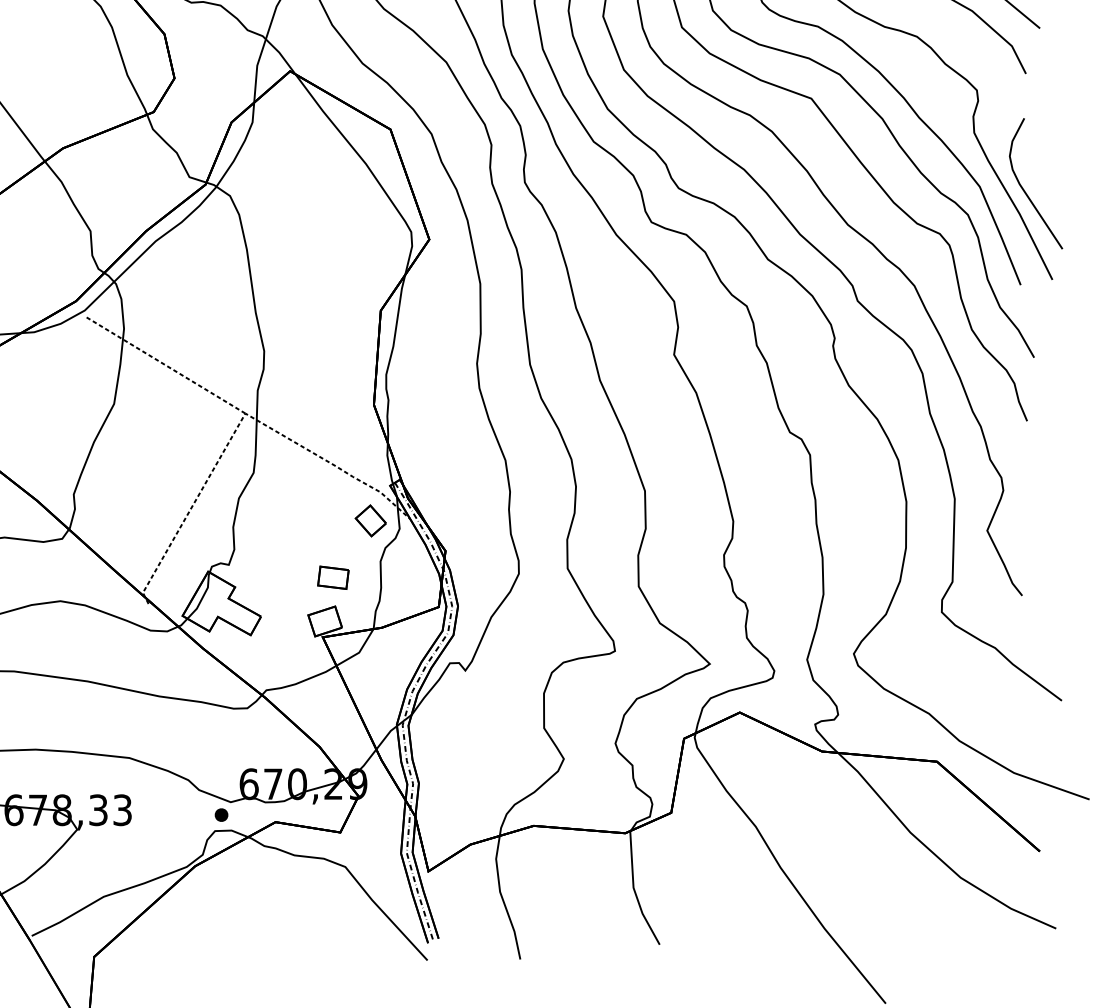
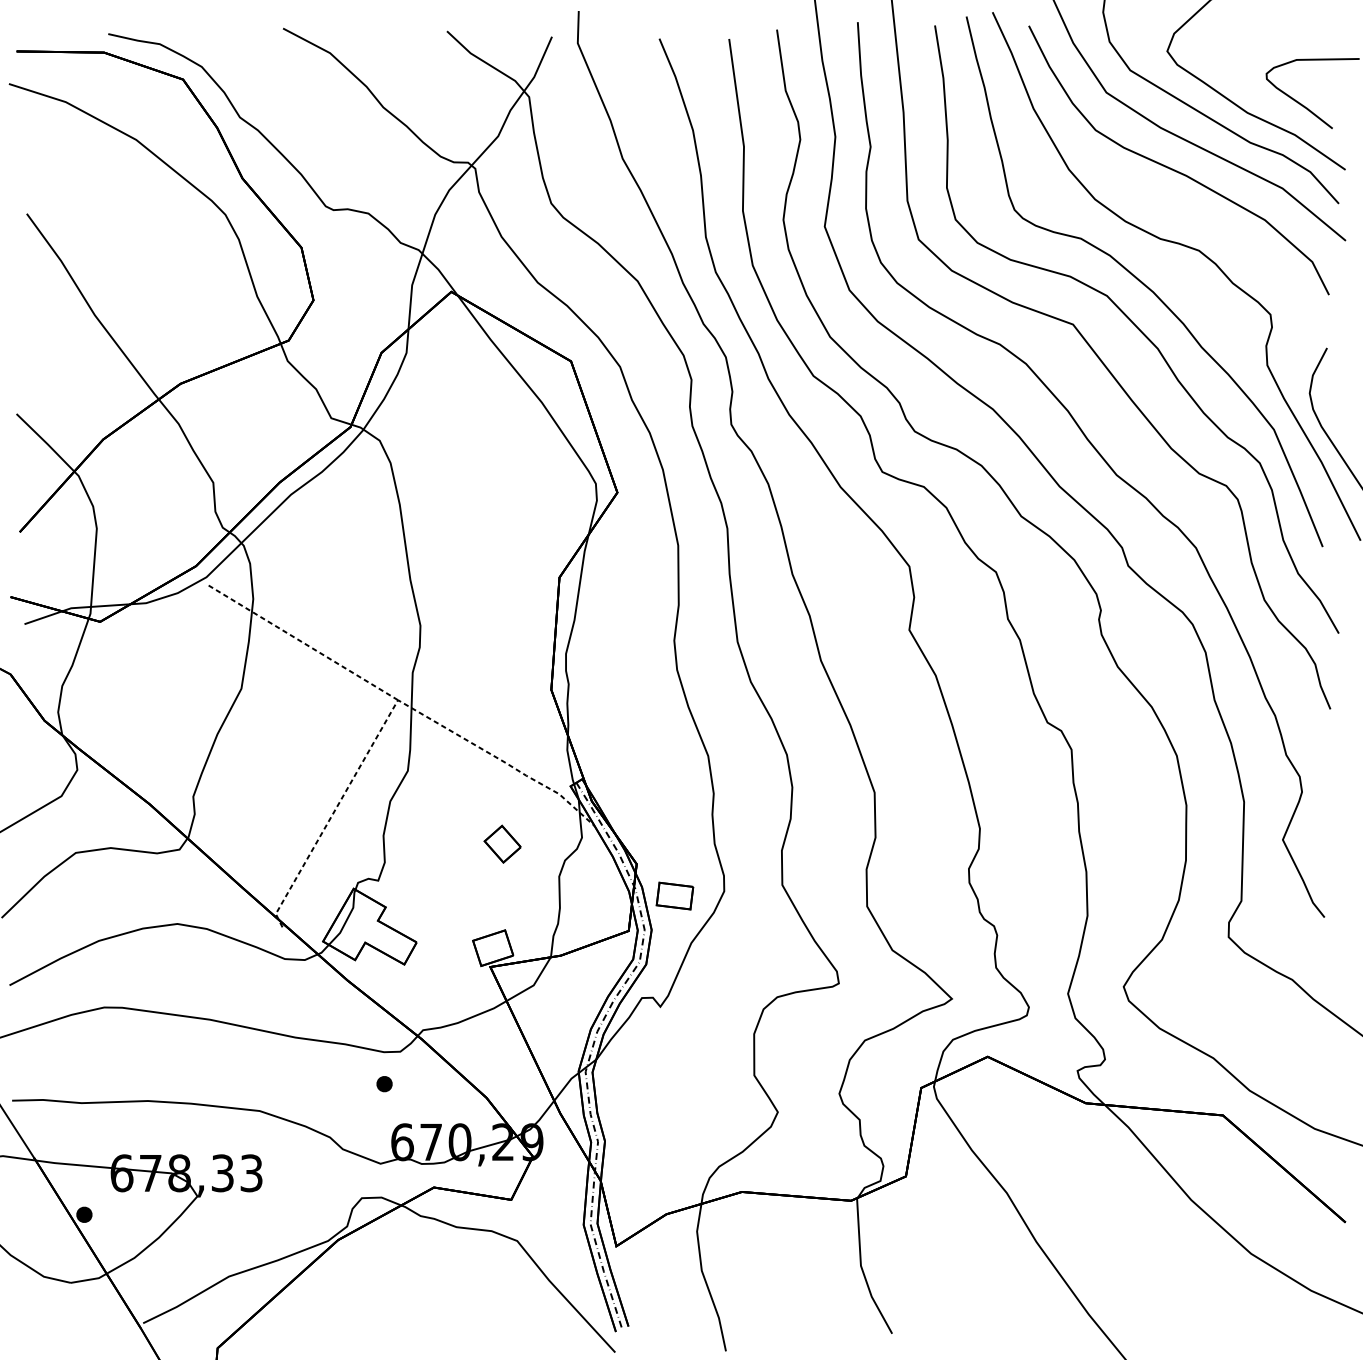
part: (370, 520) -> (502, 843), moved
part: (333, 577) -> (674, 895), moved
part: (221, 815) -> (384, 1084), moved

